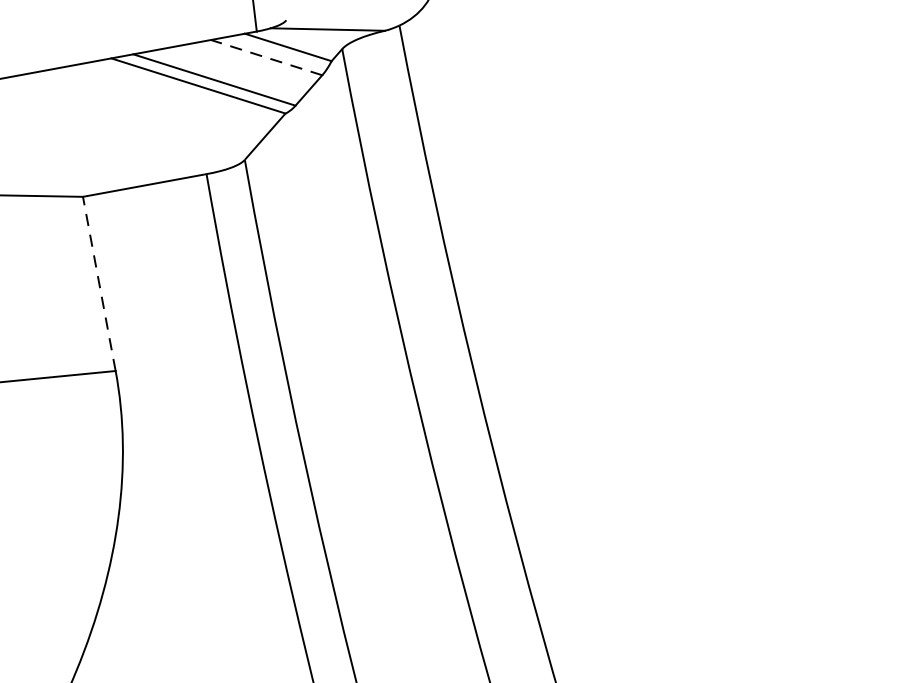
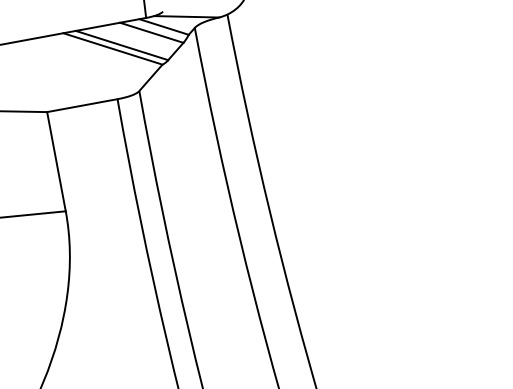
line: (266, 57) -> (151, 32), dashed -> solid
line: (99, 283) -> (56, 161), dashed -> solid

